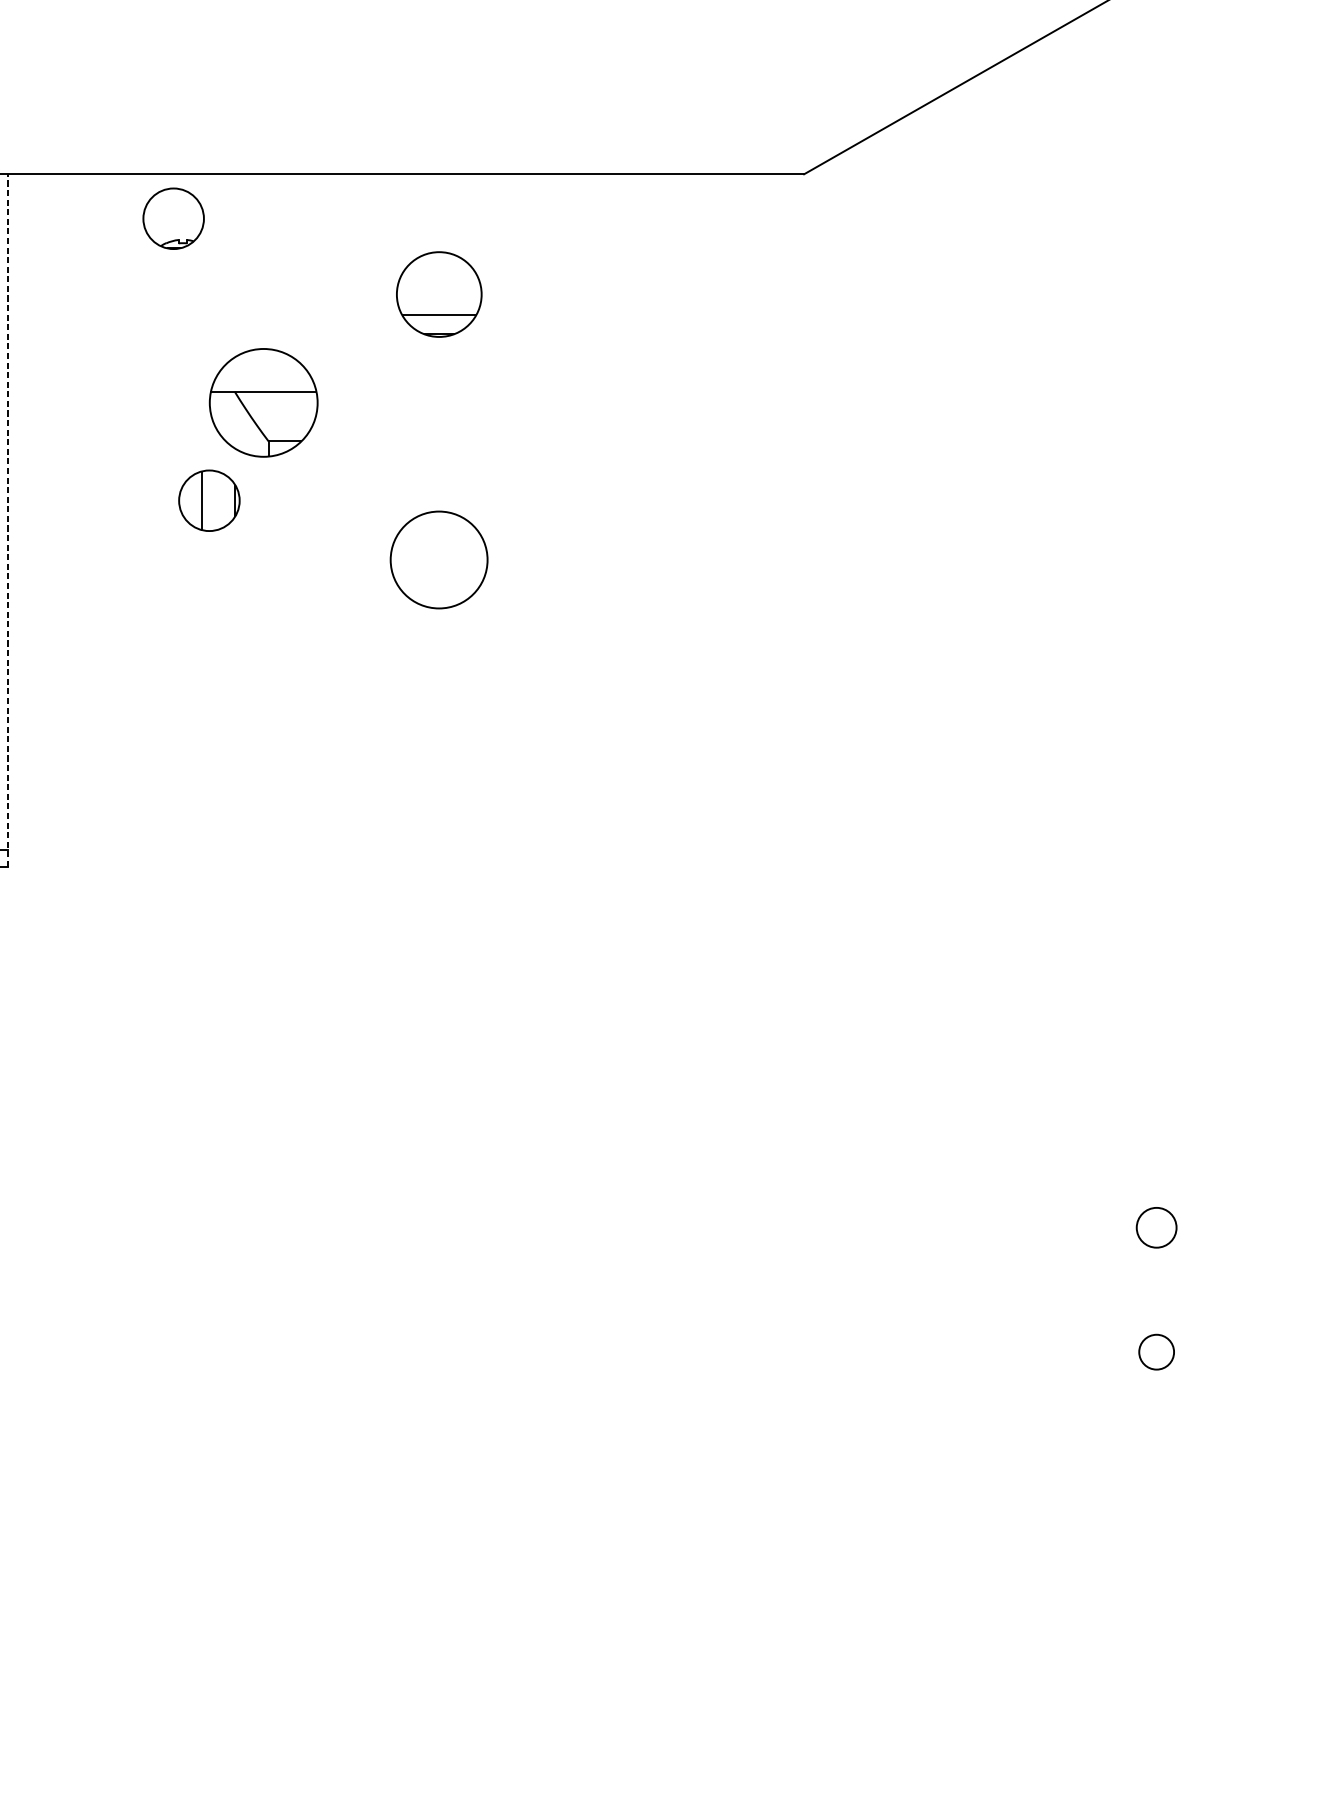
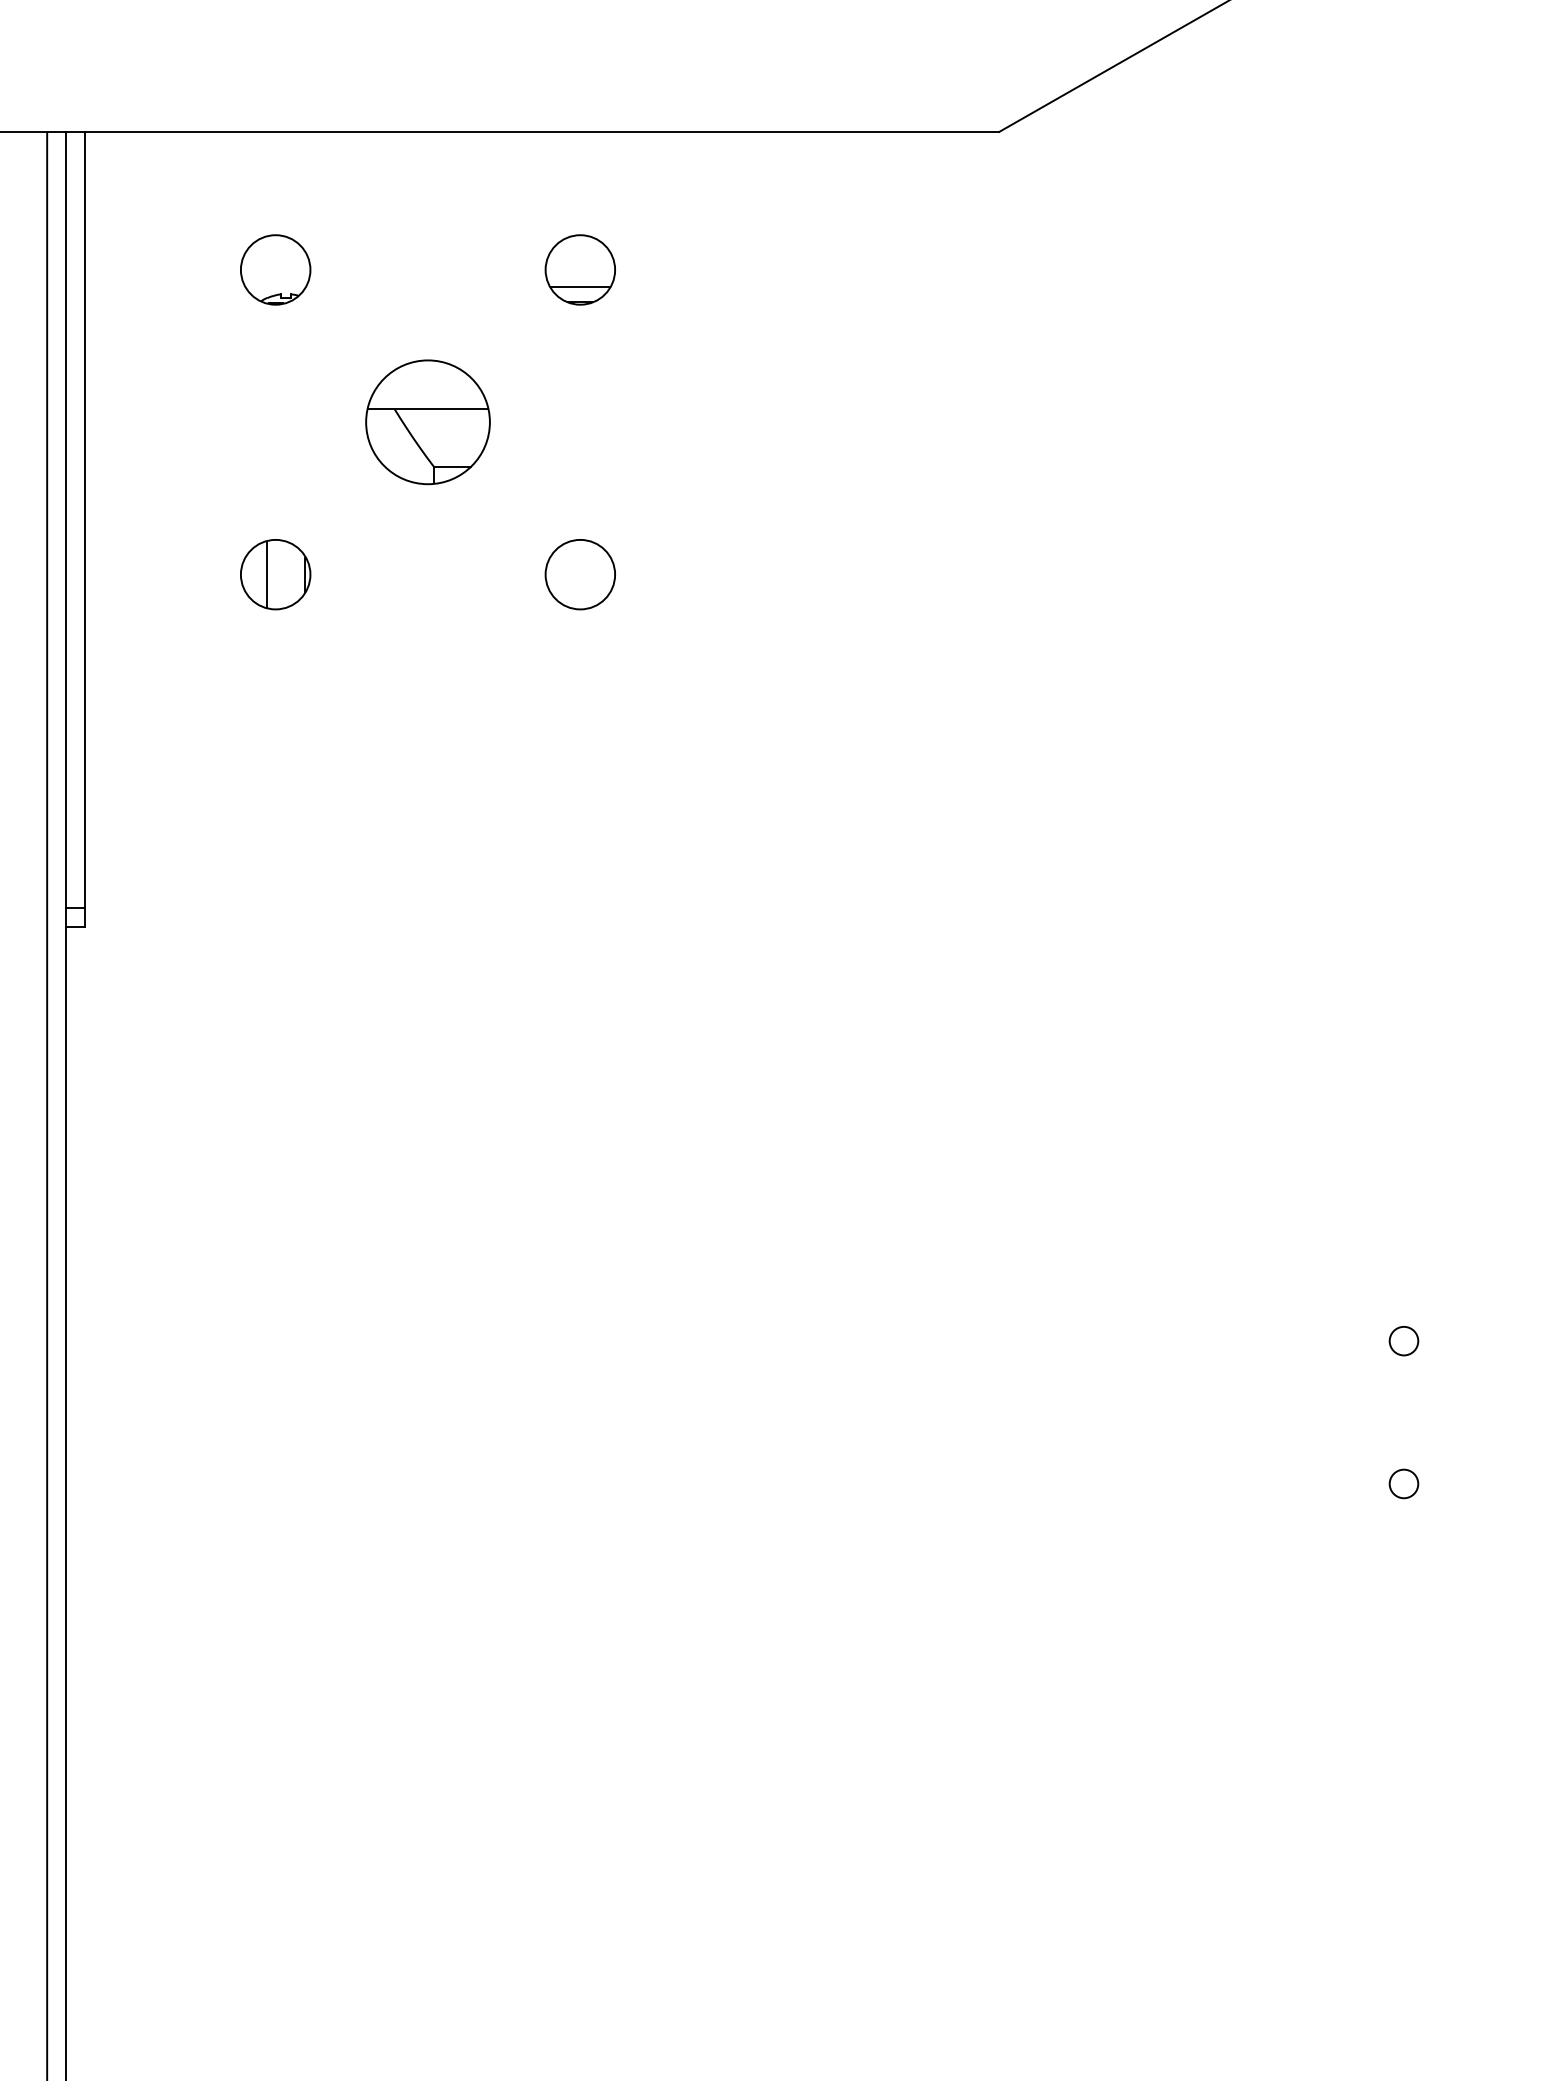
part: (173, 218) -> (275, 269), moved
part: (438, 294) -> (579, 269), size x0.71
part: (263, 403) -> (427, 422), moved
part: (209, 500) -> (275, 574), moved
line: (7, 520) -> (85, 529), dashed -> solid
circle: (439, 559) -> (580, 574), size x0.62
circle: (1156, 1227) -> (1403, 1340), size x0.62
circle: (1156, 1351) -> (1403, 1483), size x0.71

